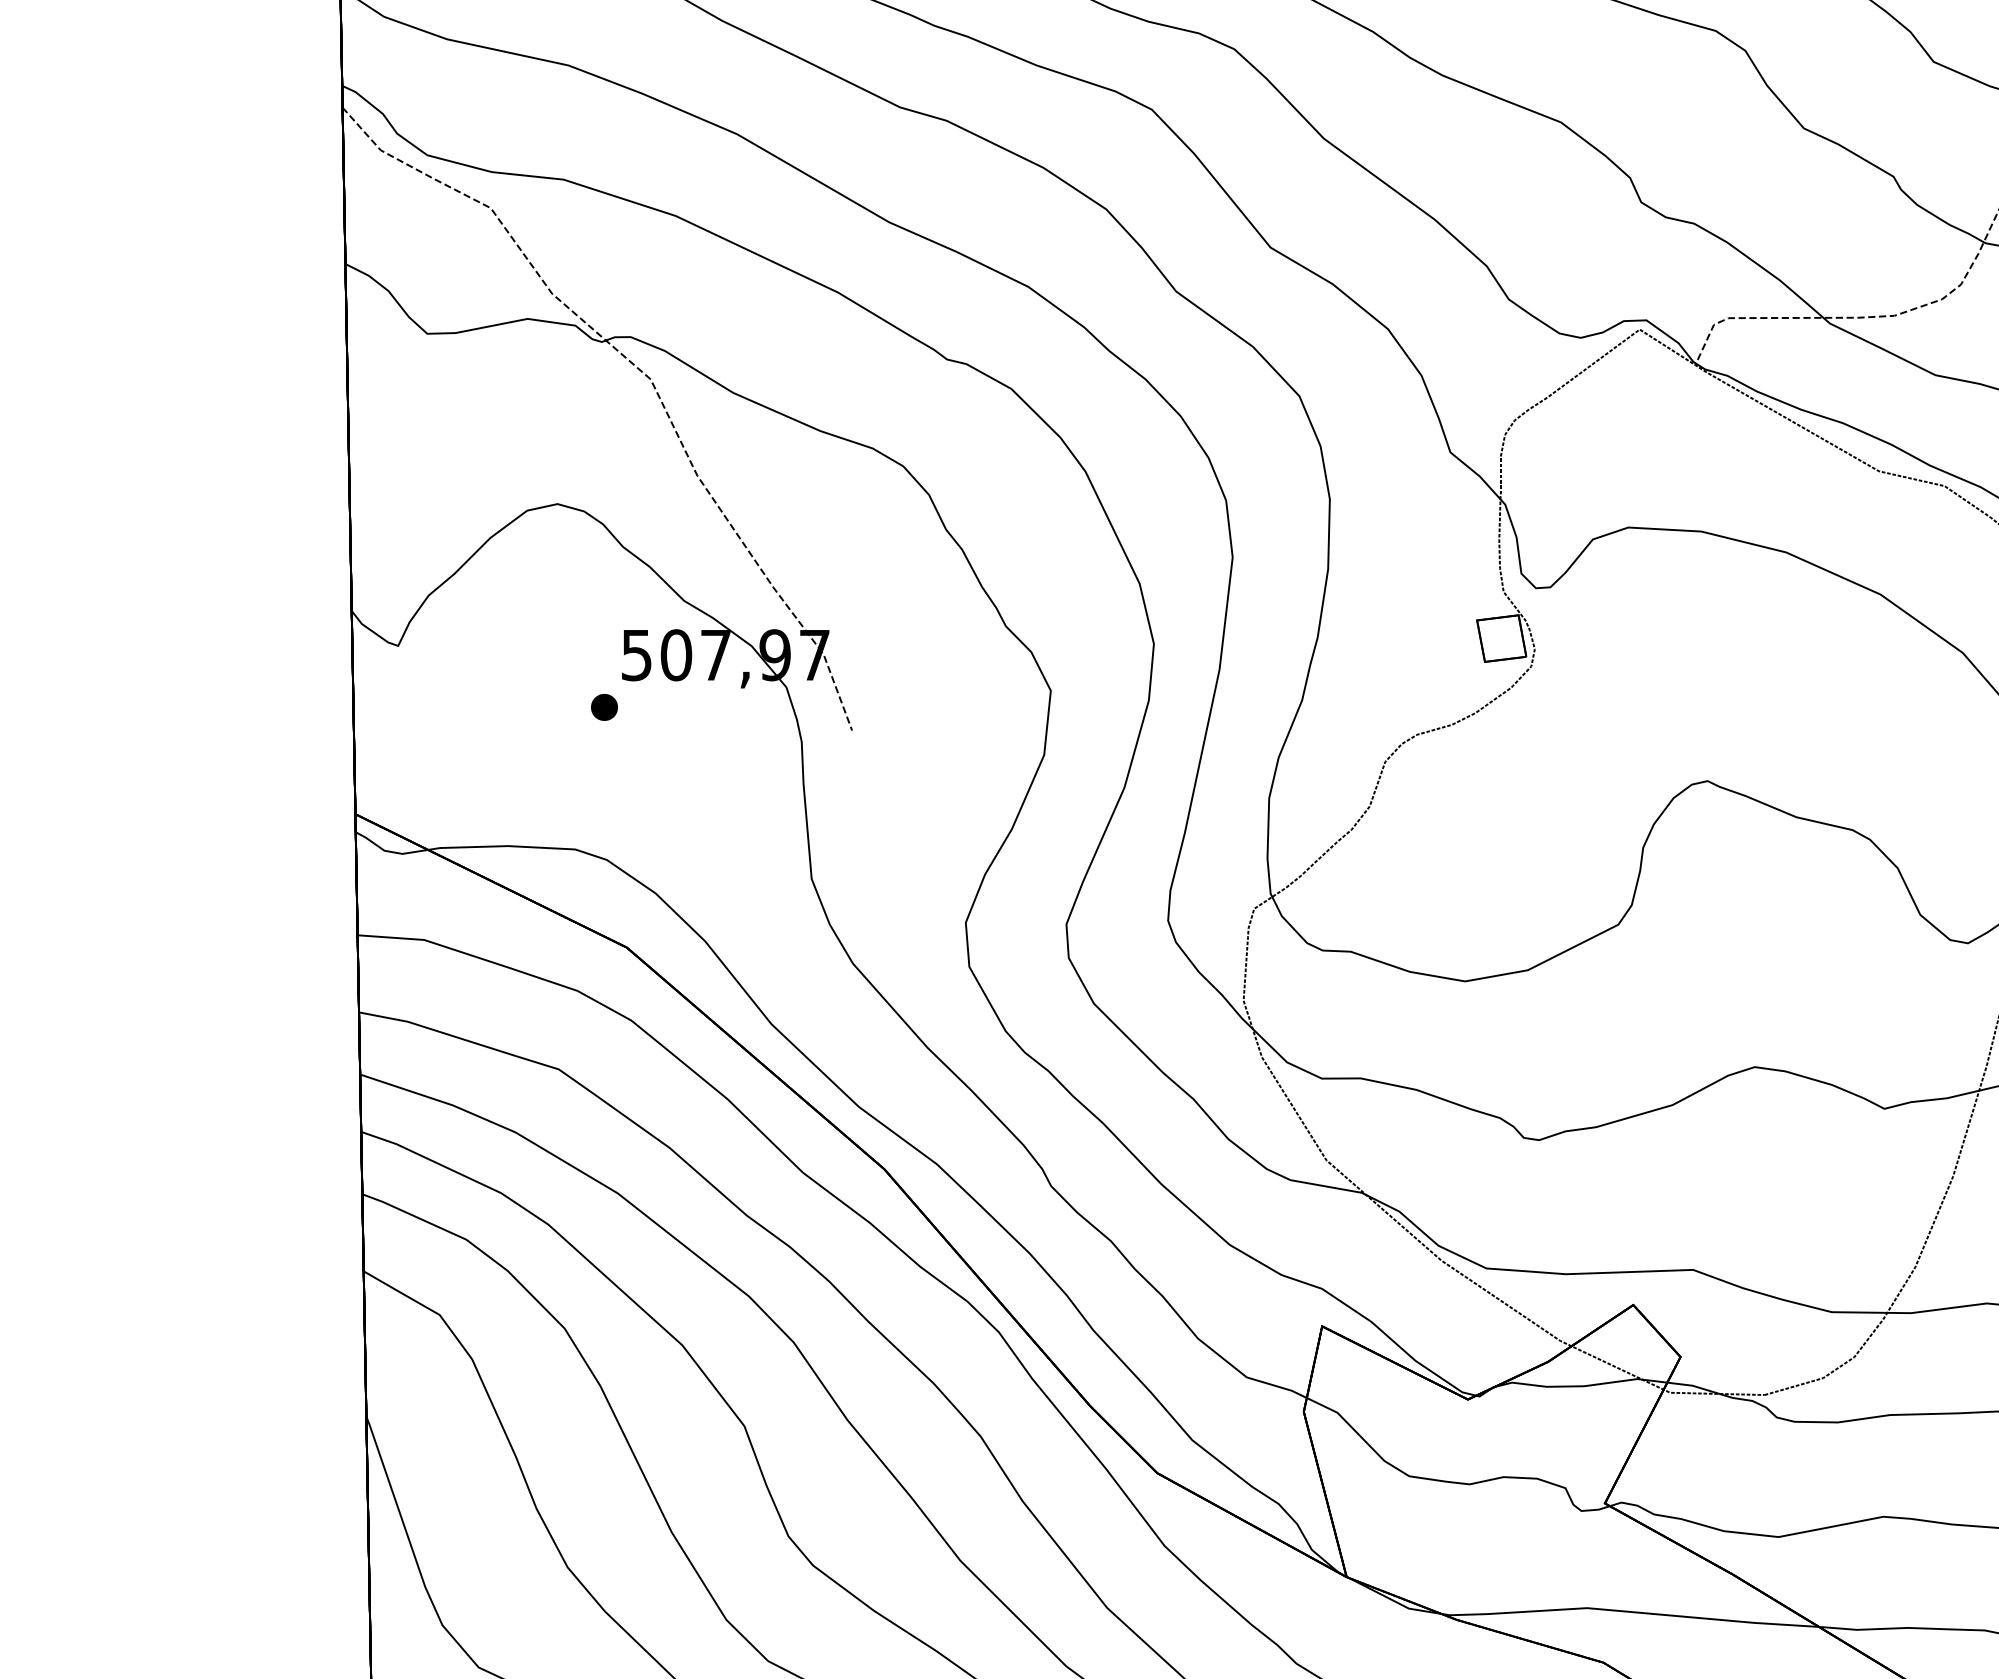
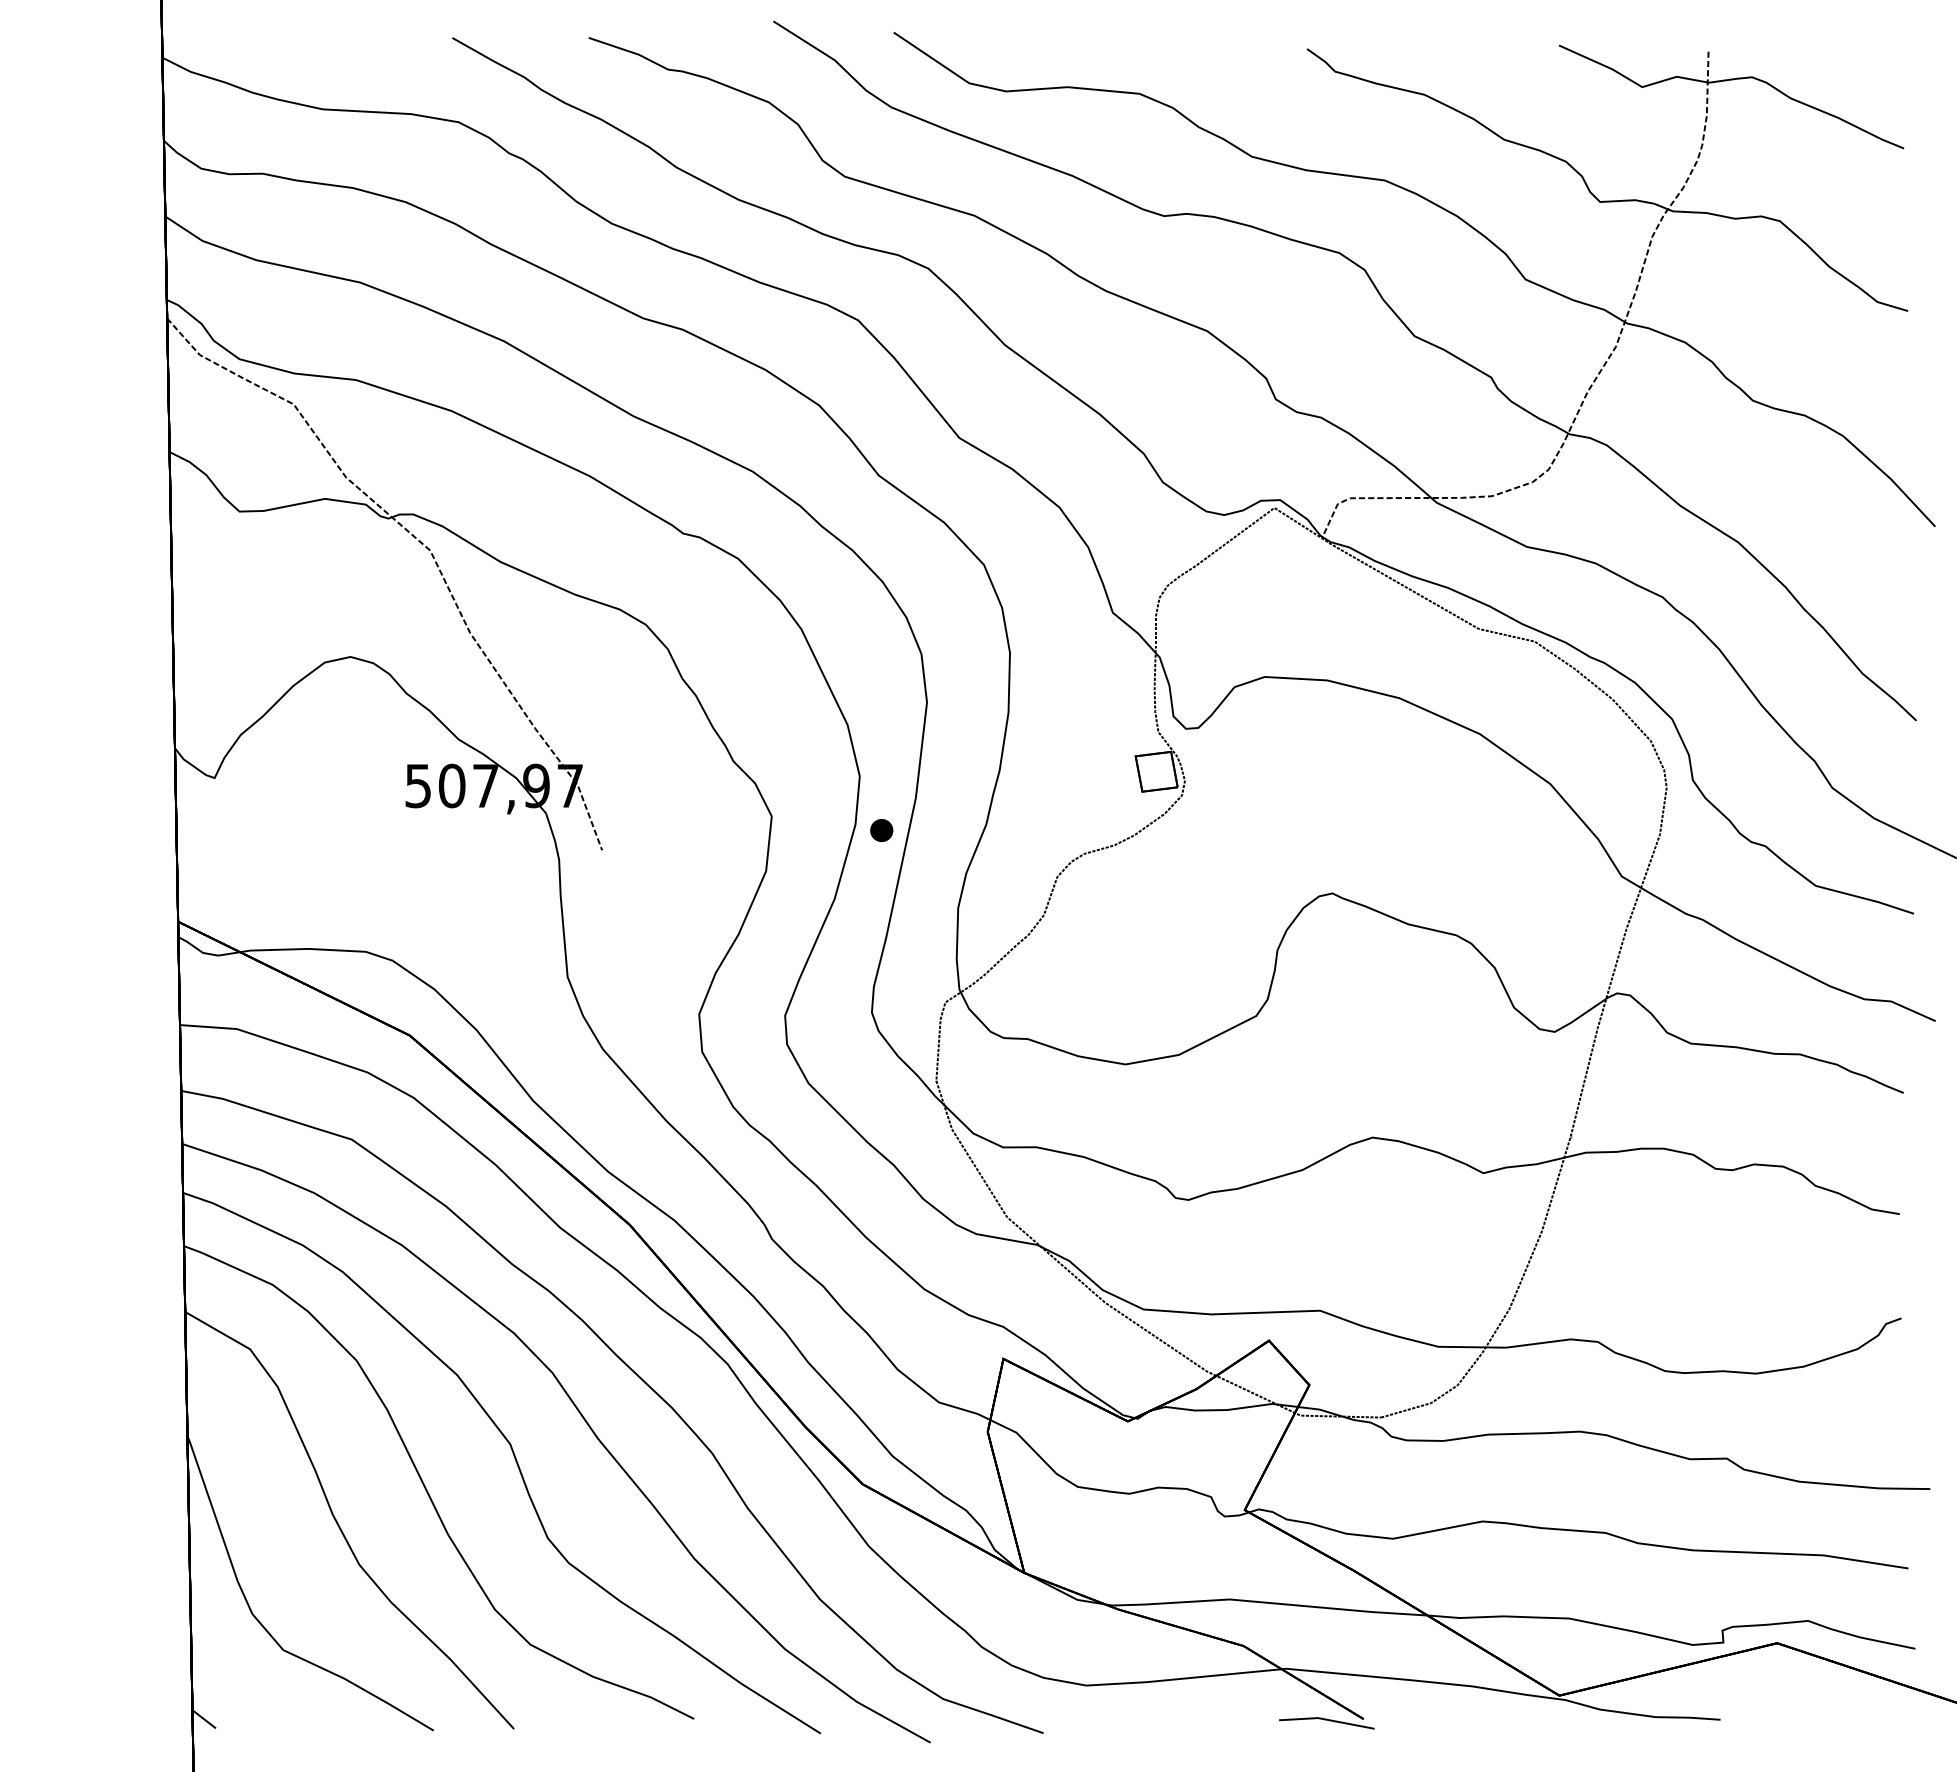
part: (604, 707) -> (881, 830), moved

